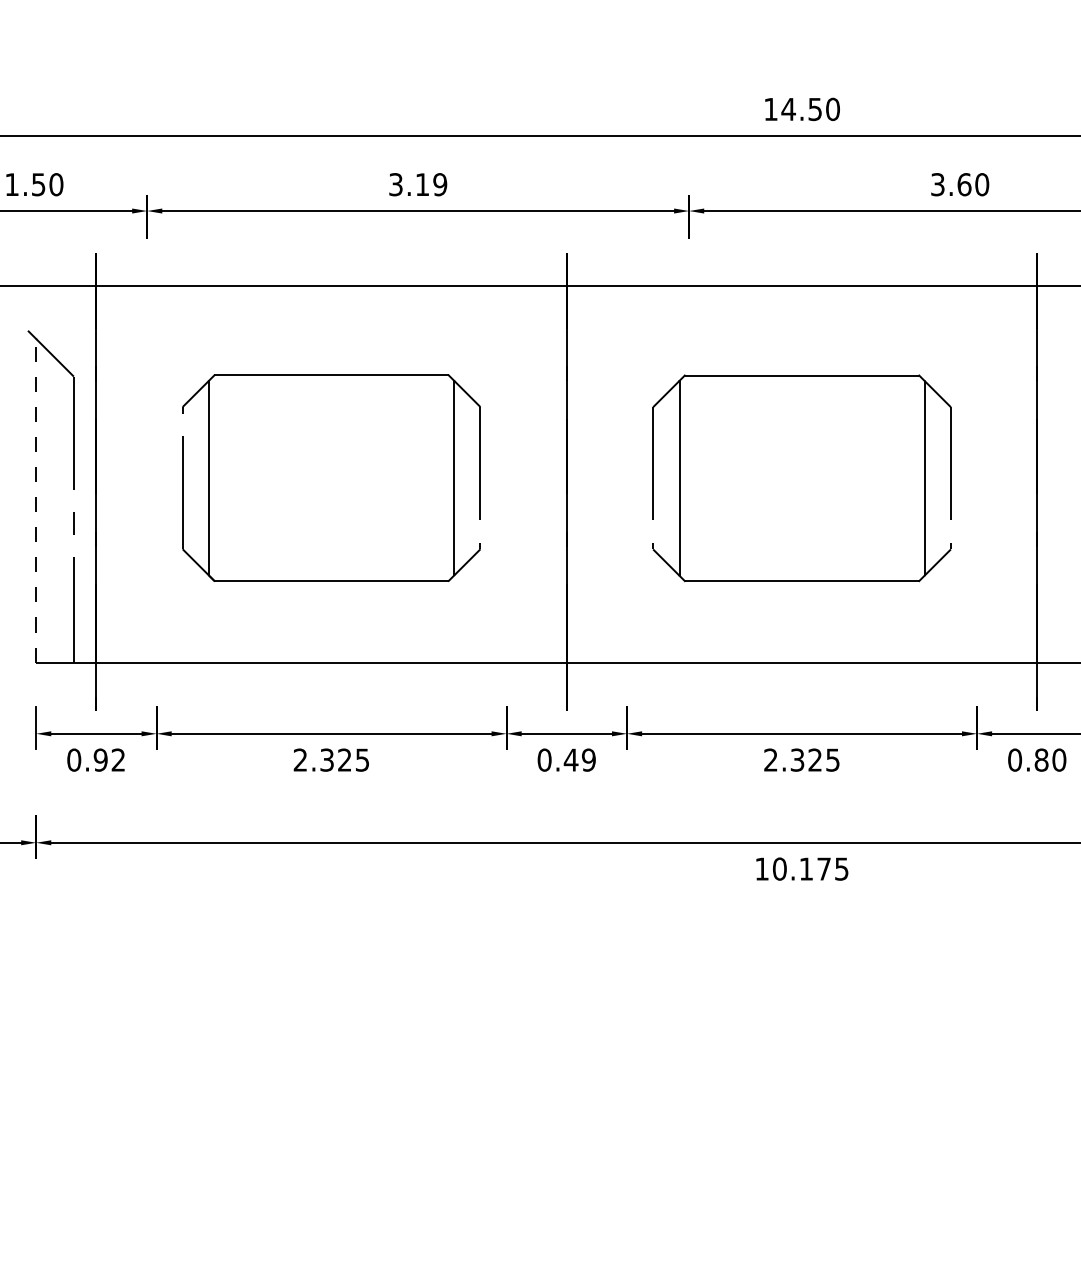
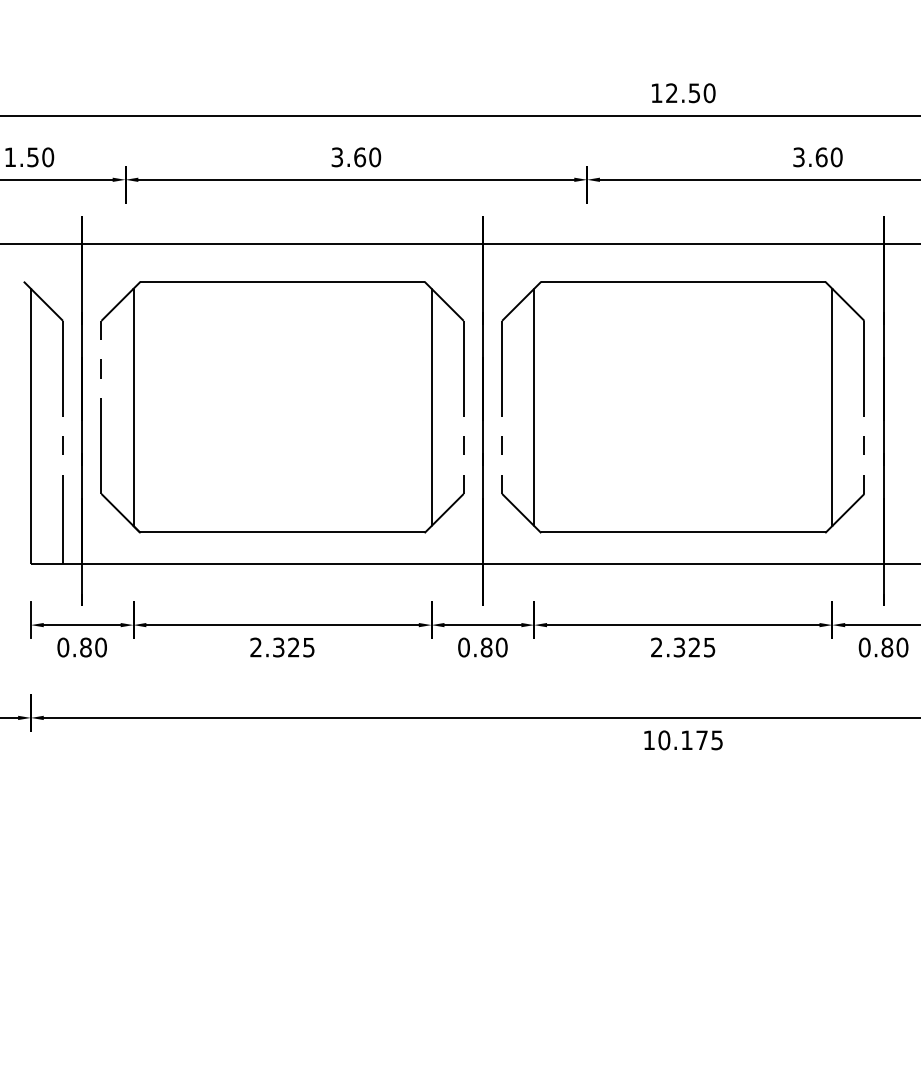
text: (788, 108) -> (671, 92), 14.50 -> 12.50
text: (431, 184) -> (367, 157), 3.19 -> 3.60
part: (331, 477) -> (282, 406), size x1.43
part: (801, 478) -> (682, 407), size x1.43
line: (36, 500) -> (31, 426), dashed -> solid
text: (109, 759) -> (93, 646), 0.92 -> 0.80
text: (579, 759) -> (493, 646), 0.49 -> 0.80

